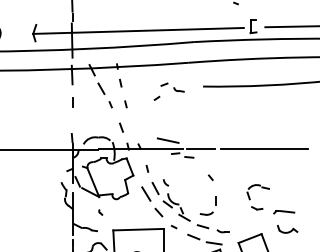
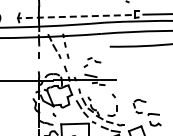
line: (137, 30) -> (74, 16), solid -> dashed
part: (169, 91) -> (92, 62), moved
line: (263, 149) -> (142, 80), removed

